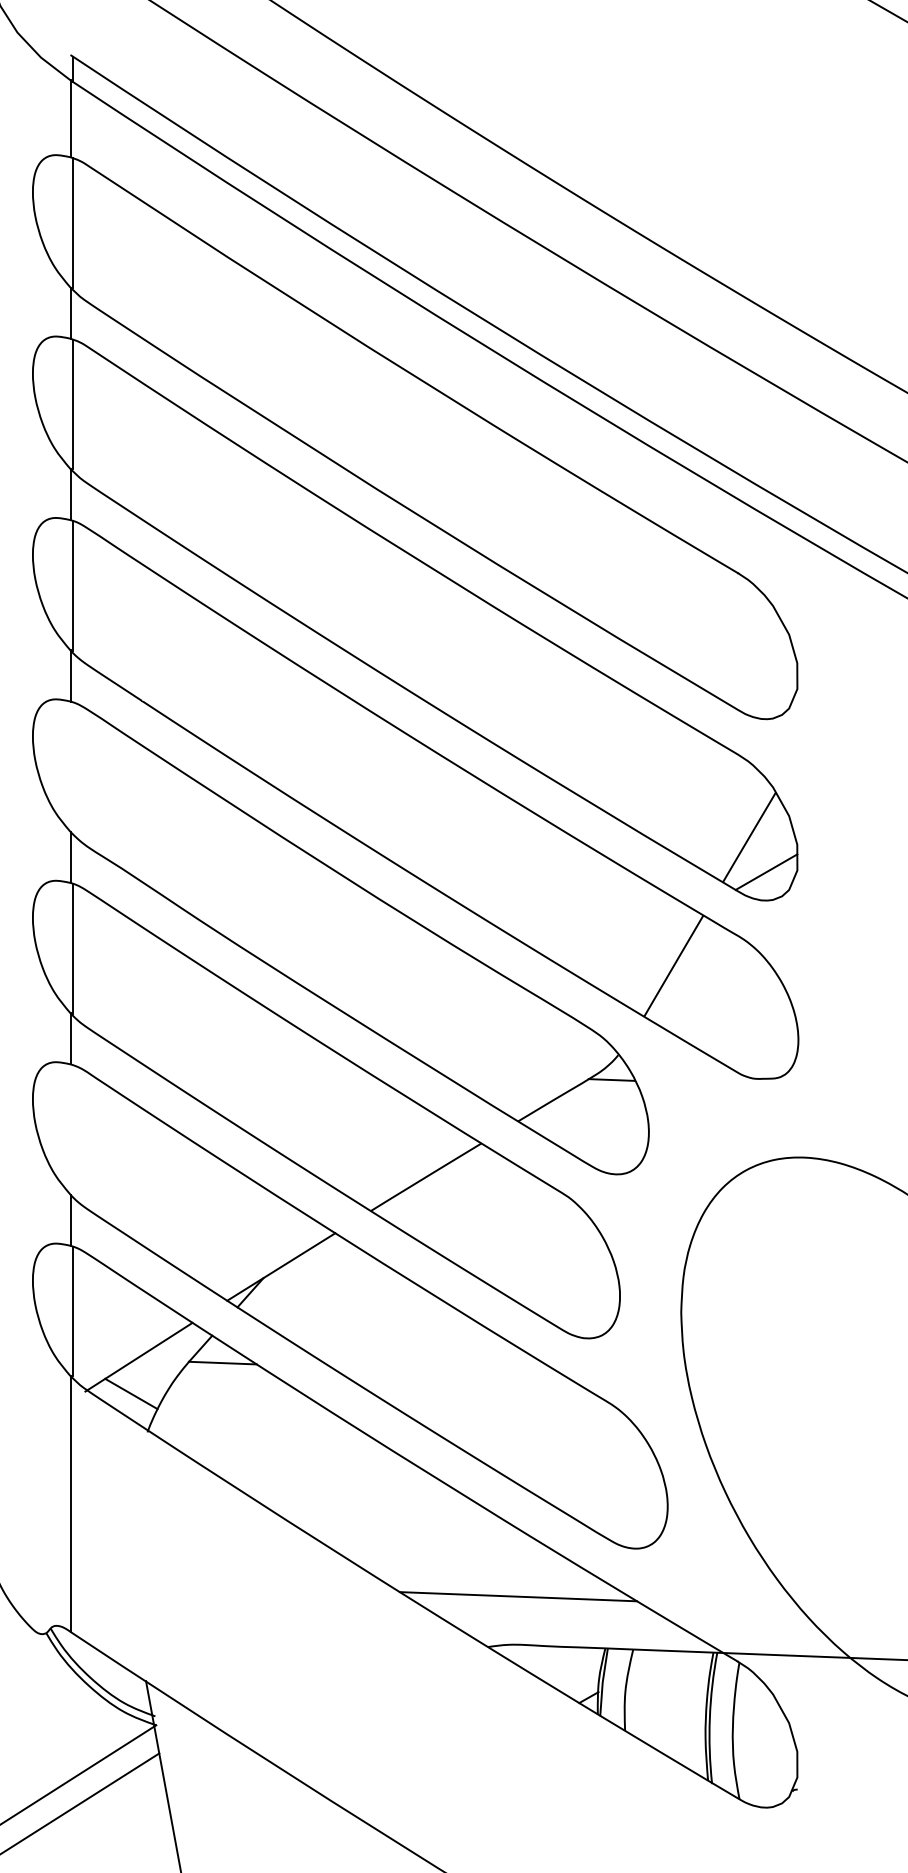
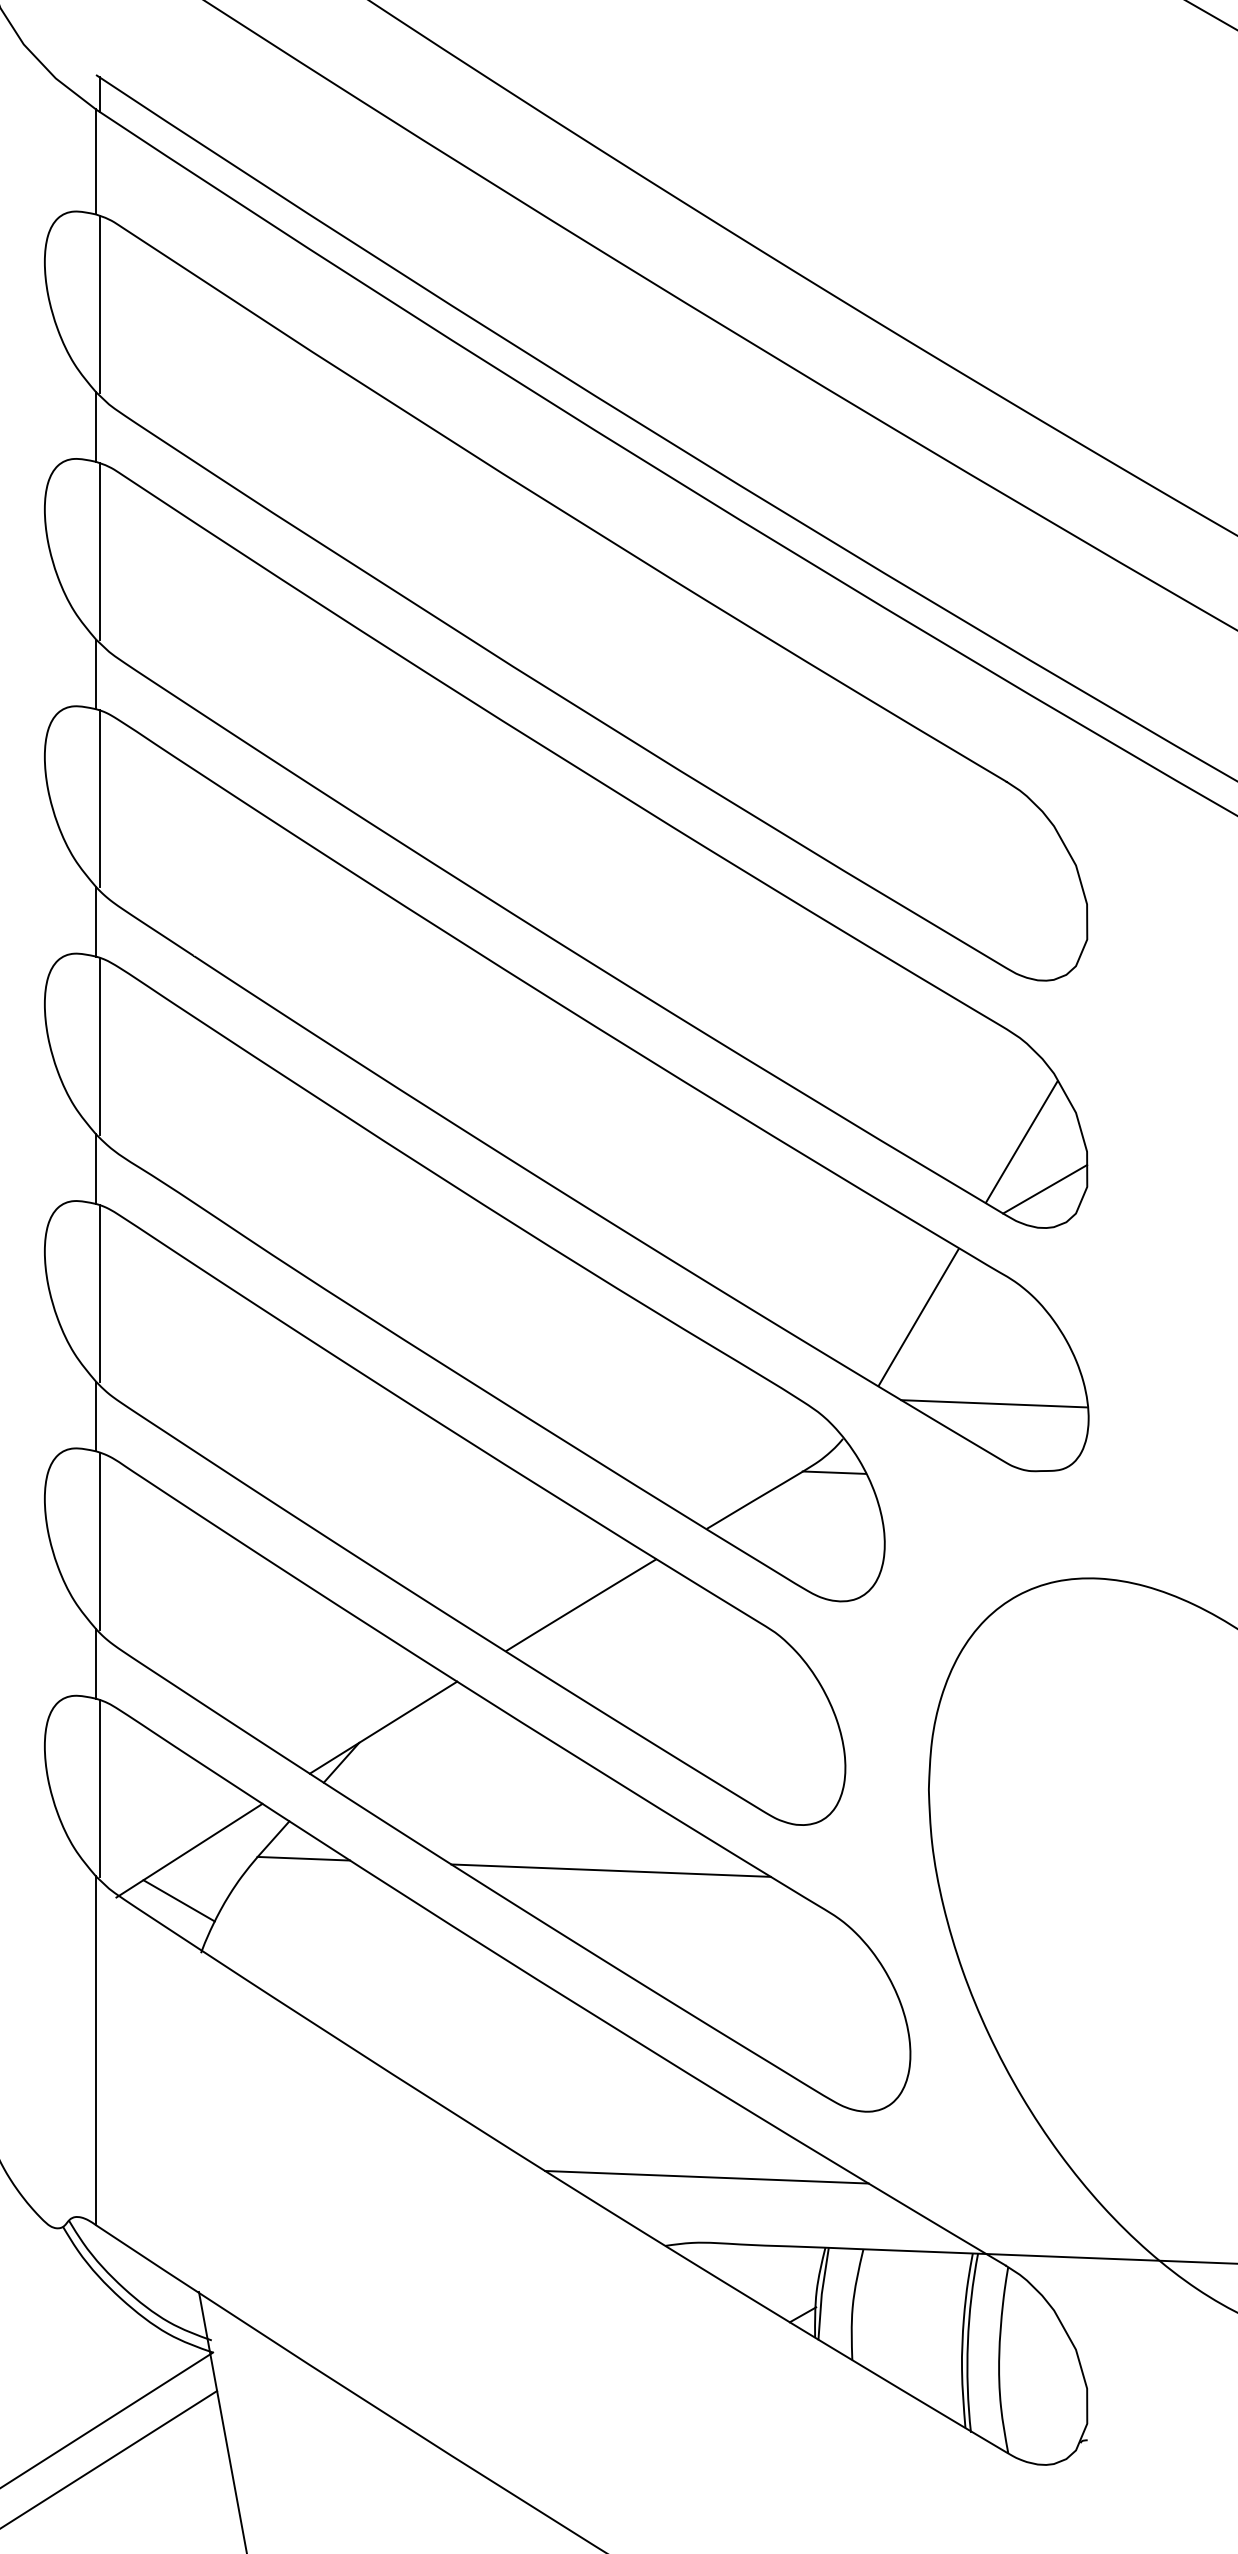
line: (73, 767) -> (100, 1046), added
line: (729, 1029) -> (994, 1403), added
line: (73, 1130) -> (100, 1541), added
line: (448, 1371) -> (611, 1870), added

